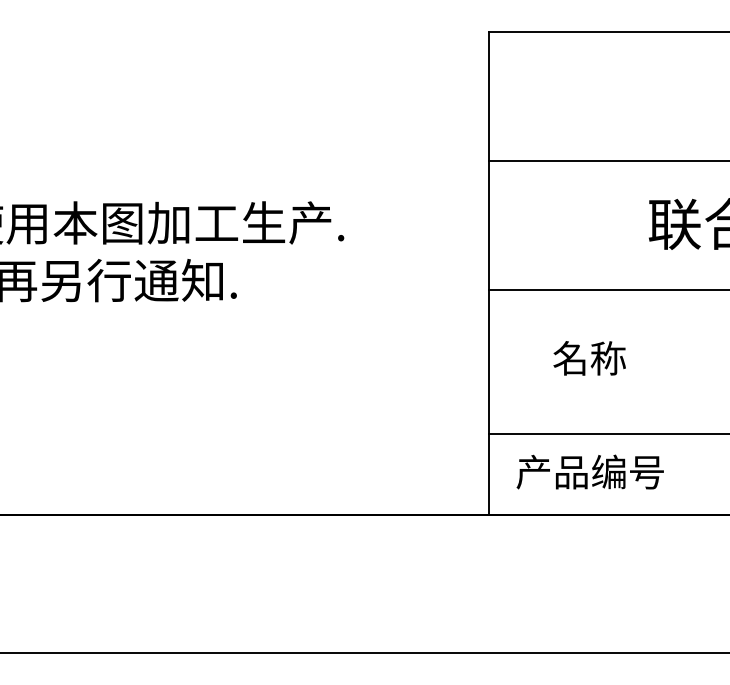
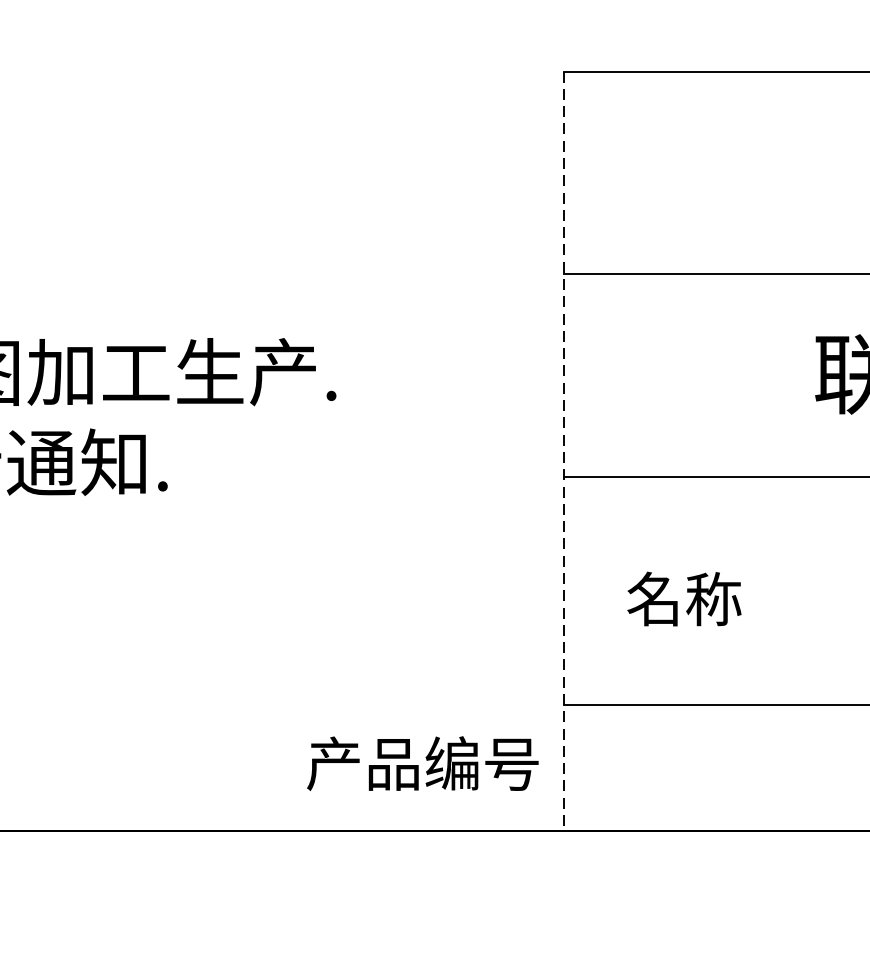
line: (489, 273) -> (564, 451), solid -> dashed
text: (589, 358) -> (684, 599), moved
text: (589, 471) -> (421, 762), moved

